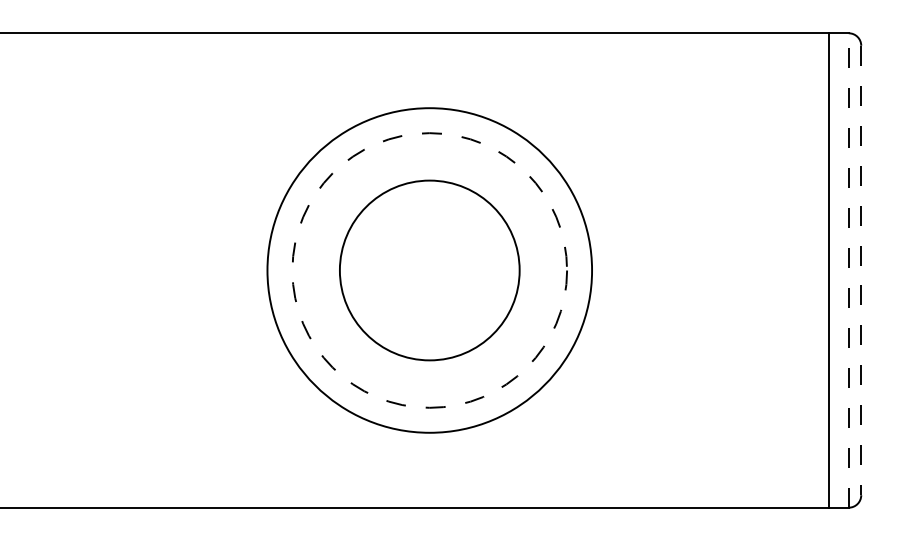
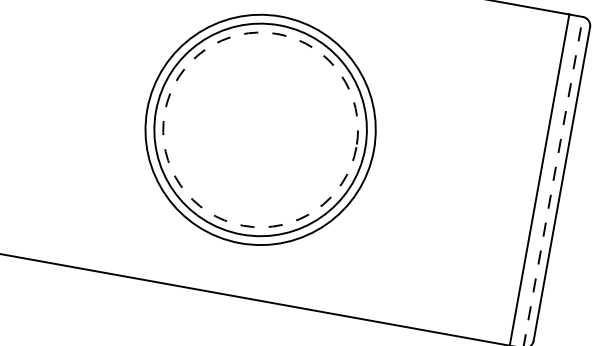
circle: (429, 270) -> (260, 129), size x1.67
line: (861, 270) -> (562, 184), dashed -> solid

